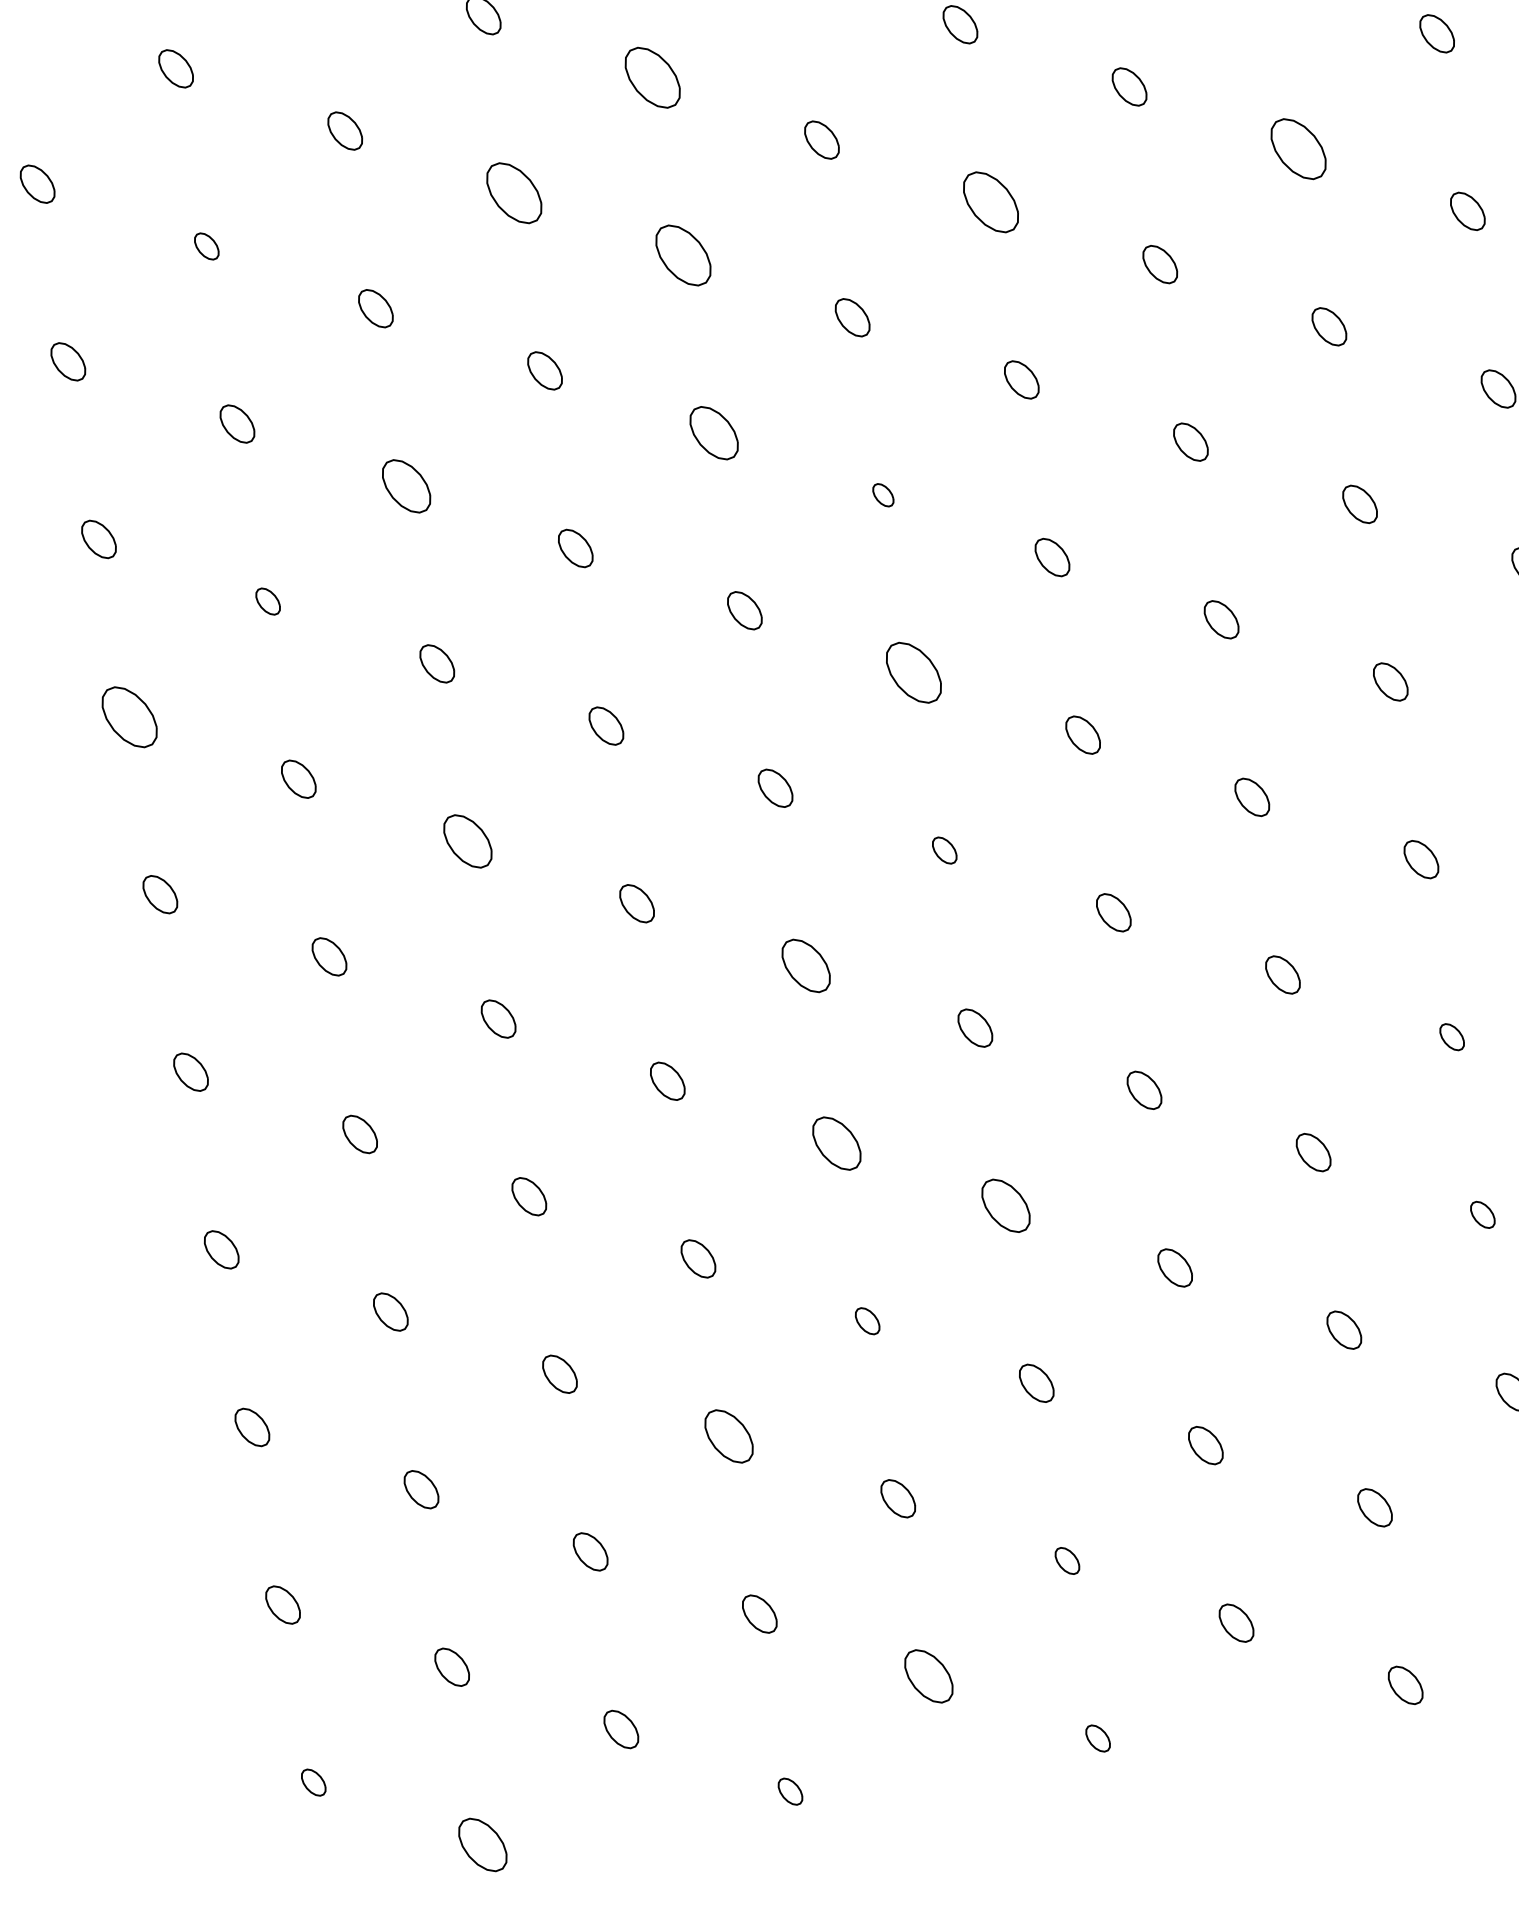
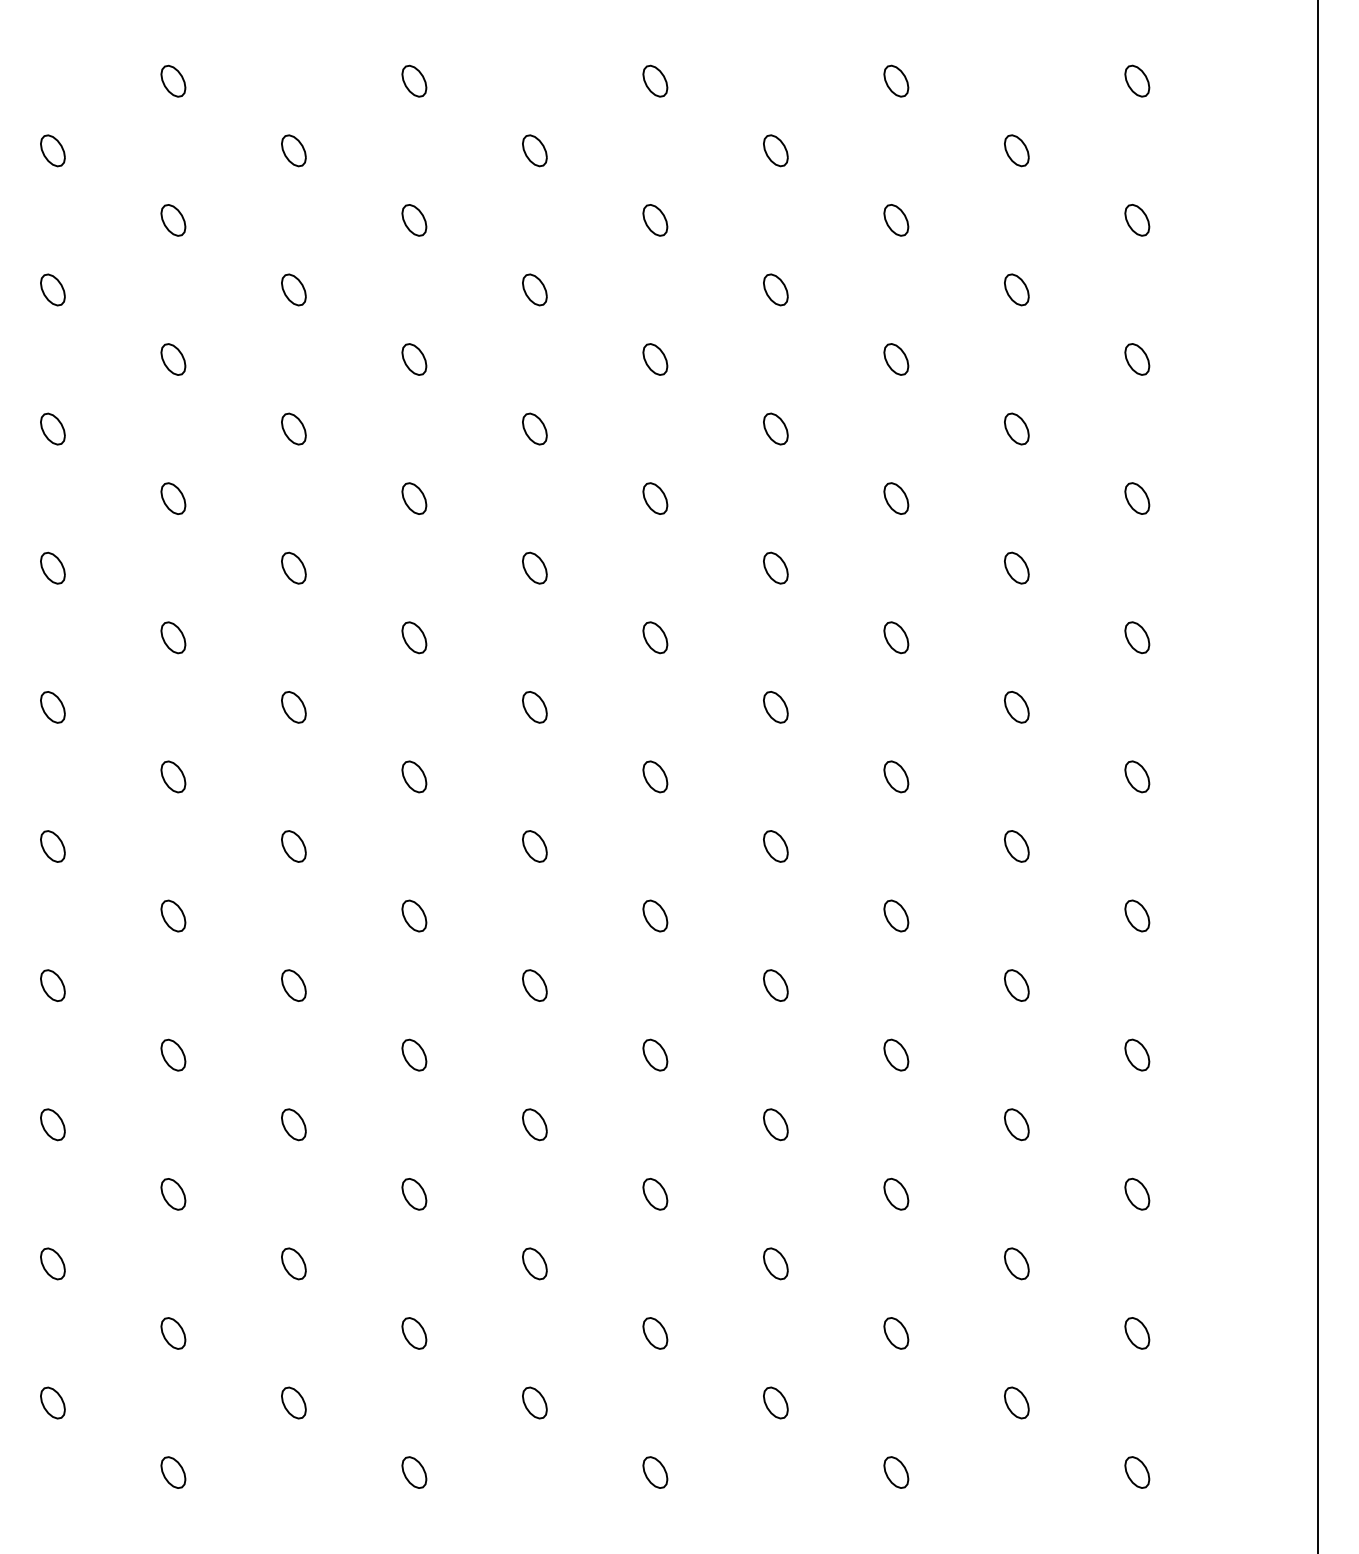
part: (652, 77) -> (534, 150), size x0.62
part: (1298, 148) -> (1016, 289), size x0.62
part: (514, 193) -> (414, 220), size x0.62
part: (990, 201) -> (775, 289), size x0.62
part: (206, 246) -> (173, 220), size x1.43
part: (682, 255) -> (534, 289), size x0.62
part: (713, 432) -> (534, 428), size x0.71
part: (405, 485) -> (293, 428), size x0.71
part: (883, 495) -> (655, 498), size x1.67
part: (268, 601) -> (173, 498), size x1.43
part: (914, 672) -> (655, 637), size x0.62
part: (128, 716) -> (52, 567), size x0.62
part: (467, 841) -> (293, 707), size x0.71
part: (944, 850) -> (655, 776), size x1.43
part: (805, 966) -> (534, 846), size x0.71
part: (1451, 1037) -> (1016, 985), size x1.43
part: (836, 1143) -> (534, 985), size x0.71
part: (1006, 1204) -> (655, 1054), size x0.71
part: (1482, 1214) -> (1016, 1124), size x1.43
part: (867, 1320) -> (534, 1124), size x1.43
part: (729, 1436) -> (414, 1194), size x0.71
part: (1067, 1561) -> (655, 1333), size x1.43
part: (928, 1675) -> (534, 1402), size x0.71
part: (1098, 1738) -> (655, 1472), size x1.43
part: (313, 1782) -> (52, 1402), size x1.43
part: (790, 1791) -> (414, 1472), size x1.43
part: (482, 1844) -> (173, 1472), size x0.71

